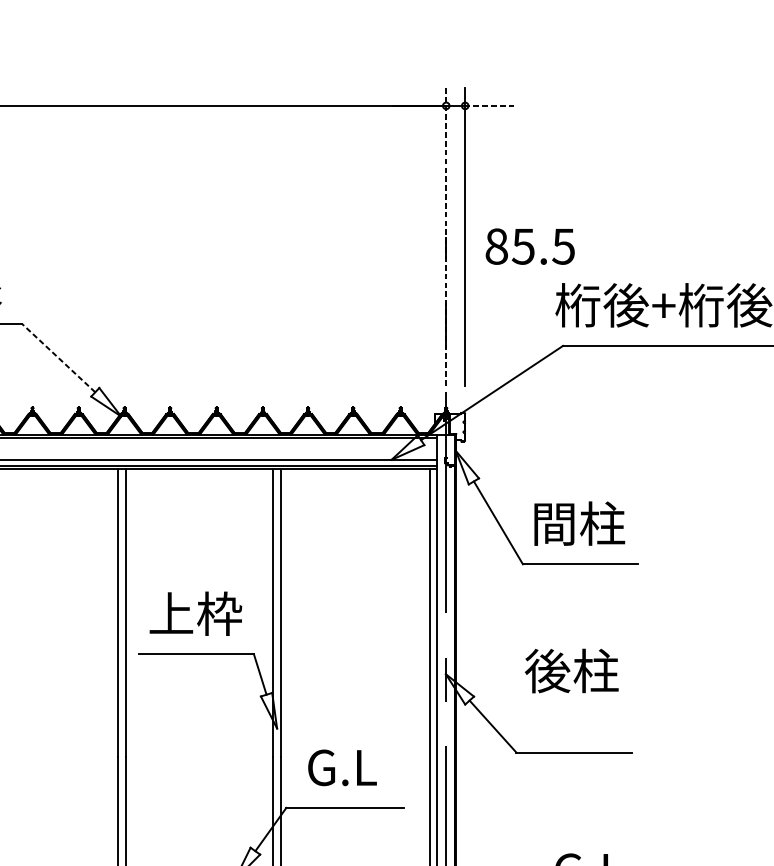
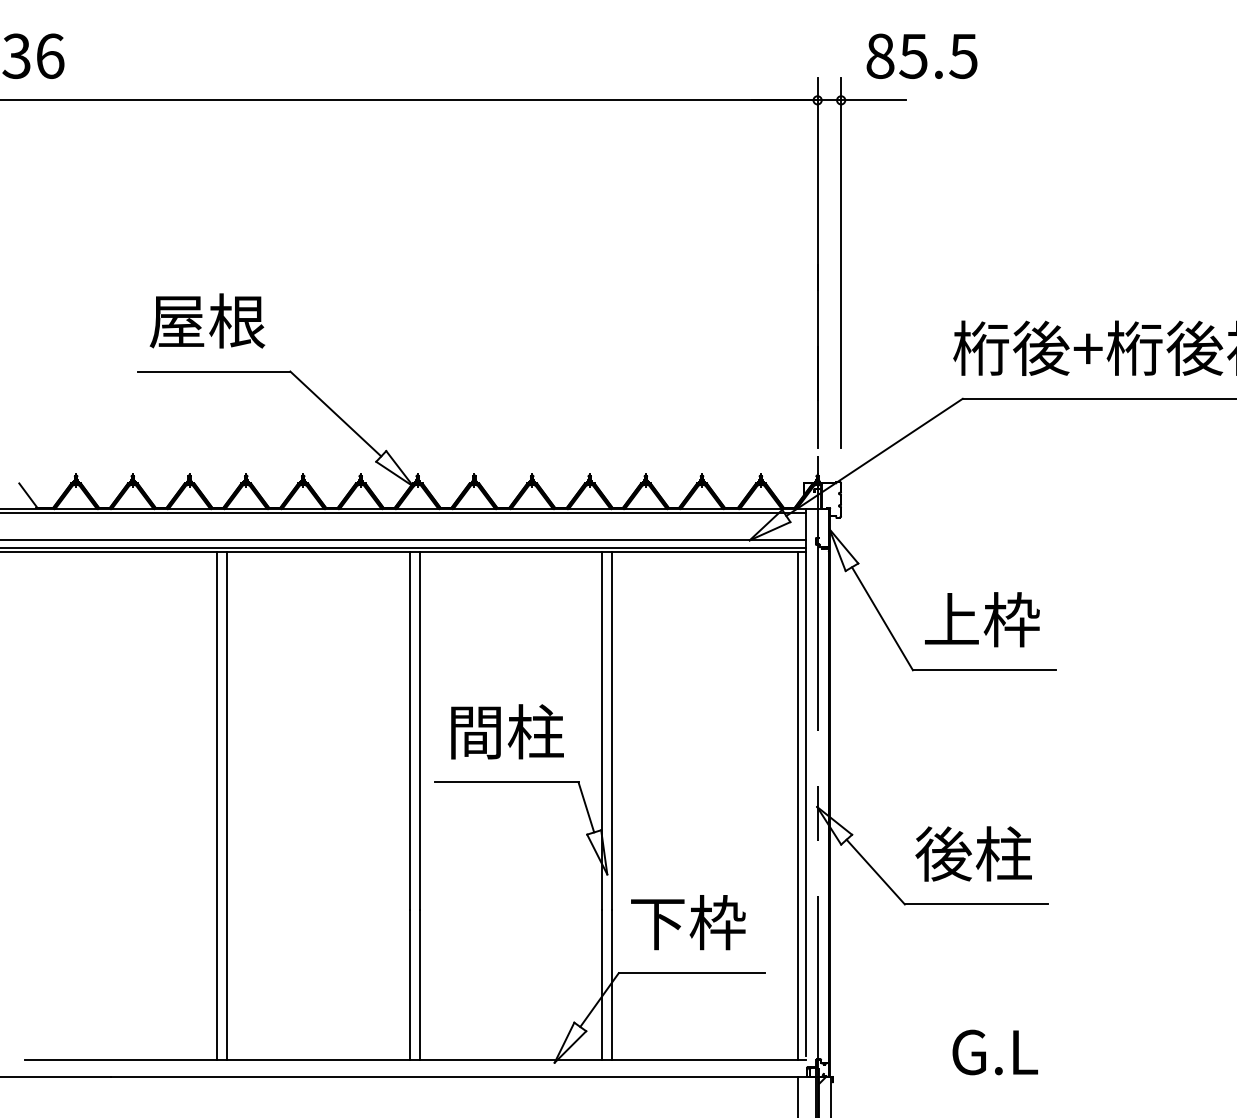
line: (491, 106) -> (873, 100), dashed -> solid
line: (446, 237) -> (817, 263), dashed -> solid
text: (529, 245) -> (921, 55), moved
line: (58, 357) -> (335, 413), dashed -> solid
text: (578, 523) -> (982, 619), 間柱 -> 上枠
text: (195, 613) -> (505, 731), 上枠 -> 間柱
text: (571, 670) -> (973, 853), moved
text: (342, 767) -> (688, 922), G.L -> 下枠

